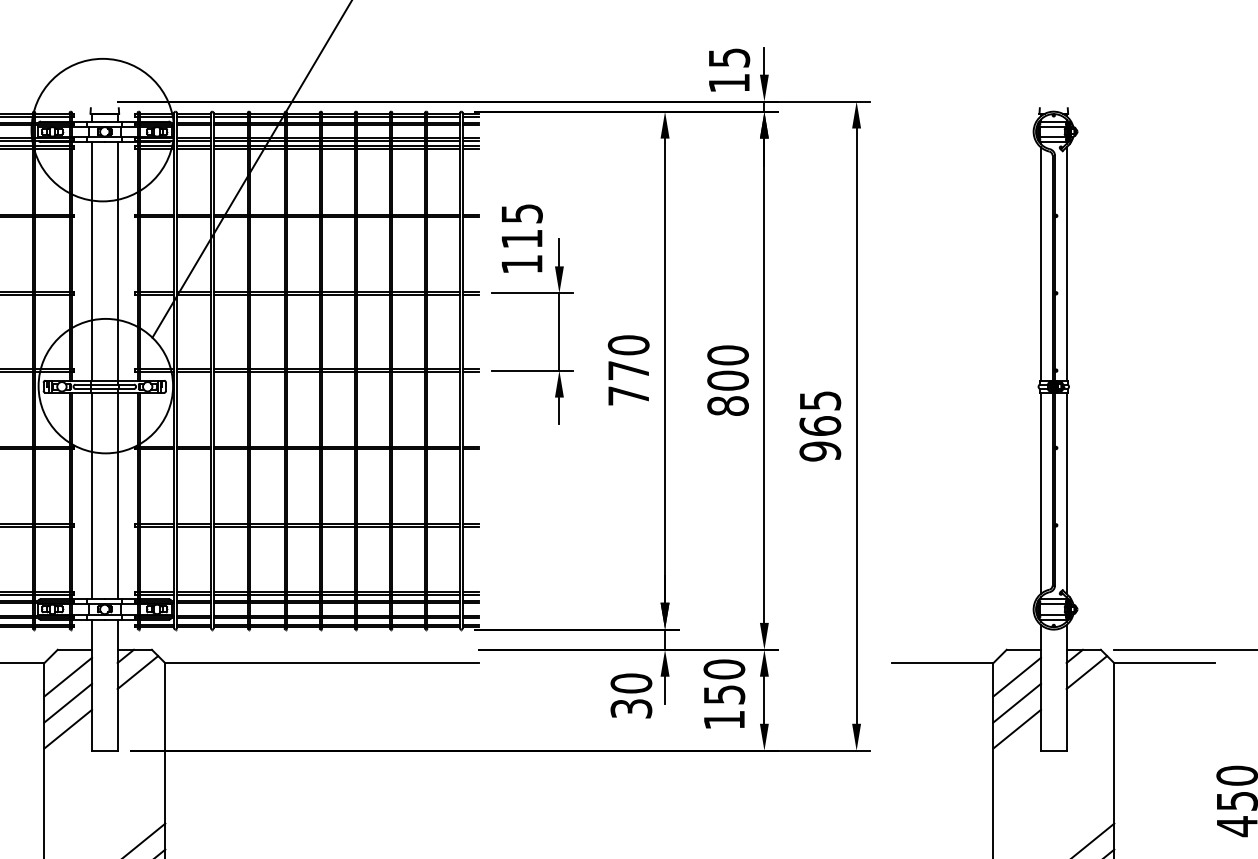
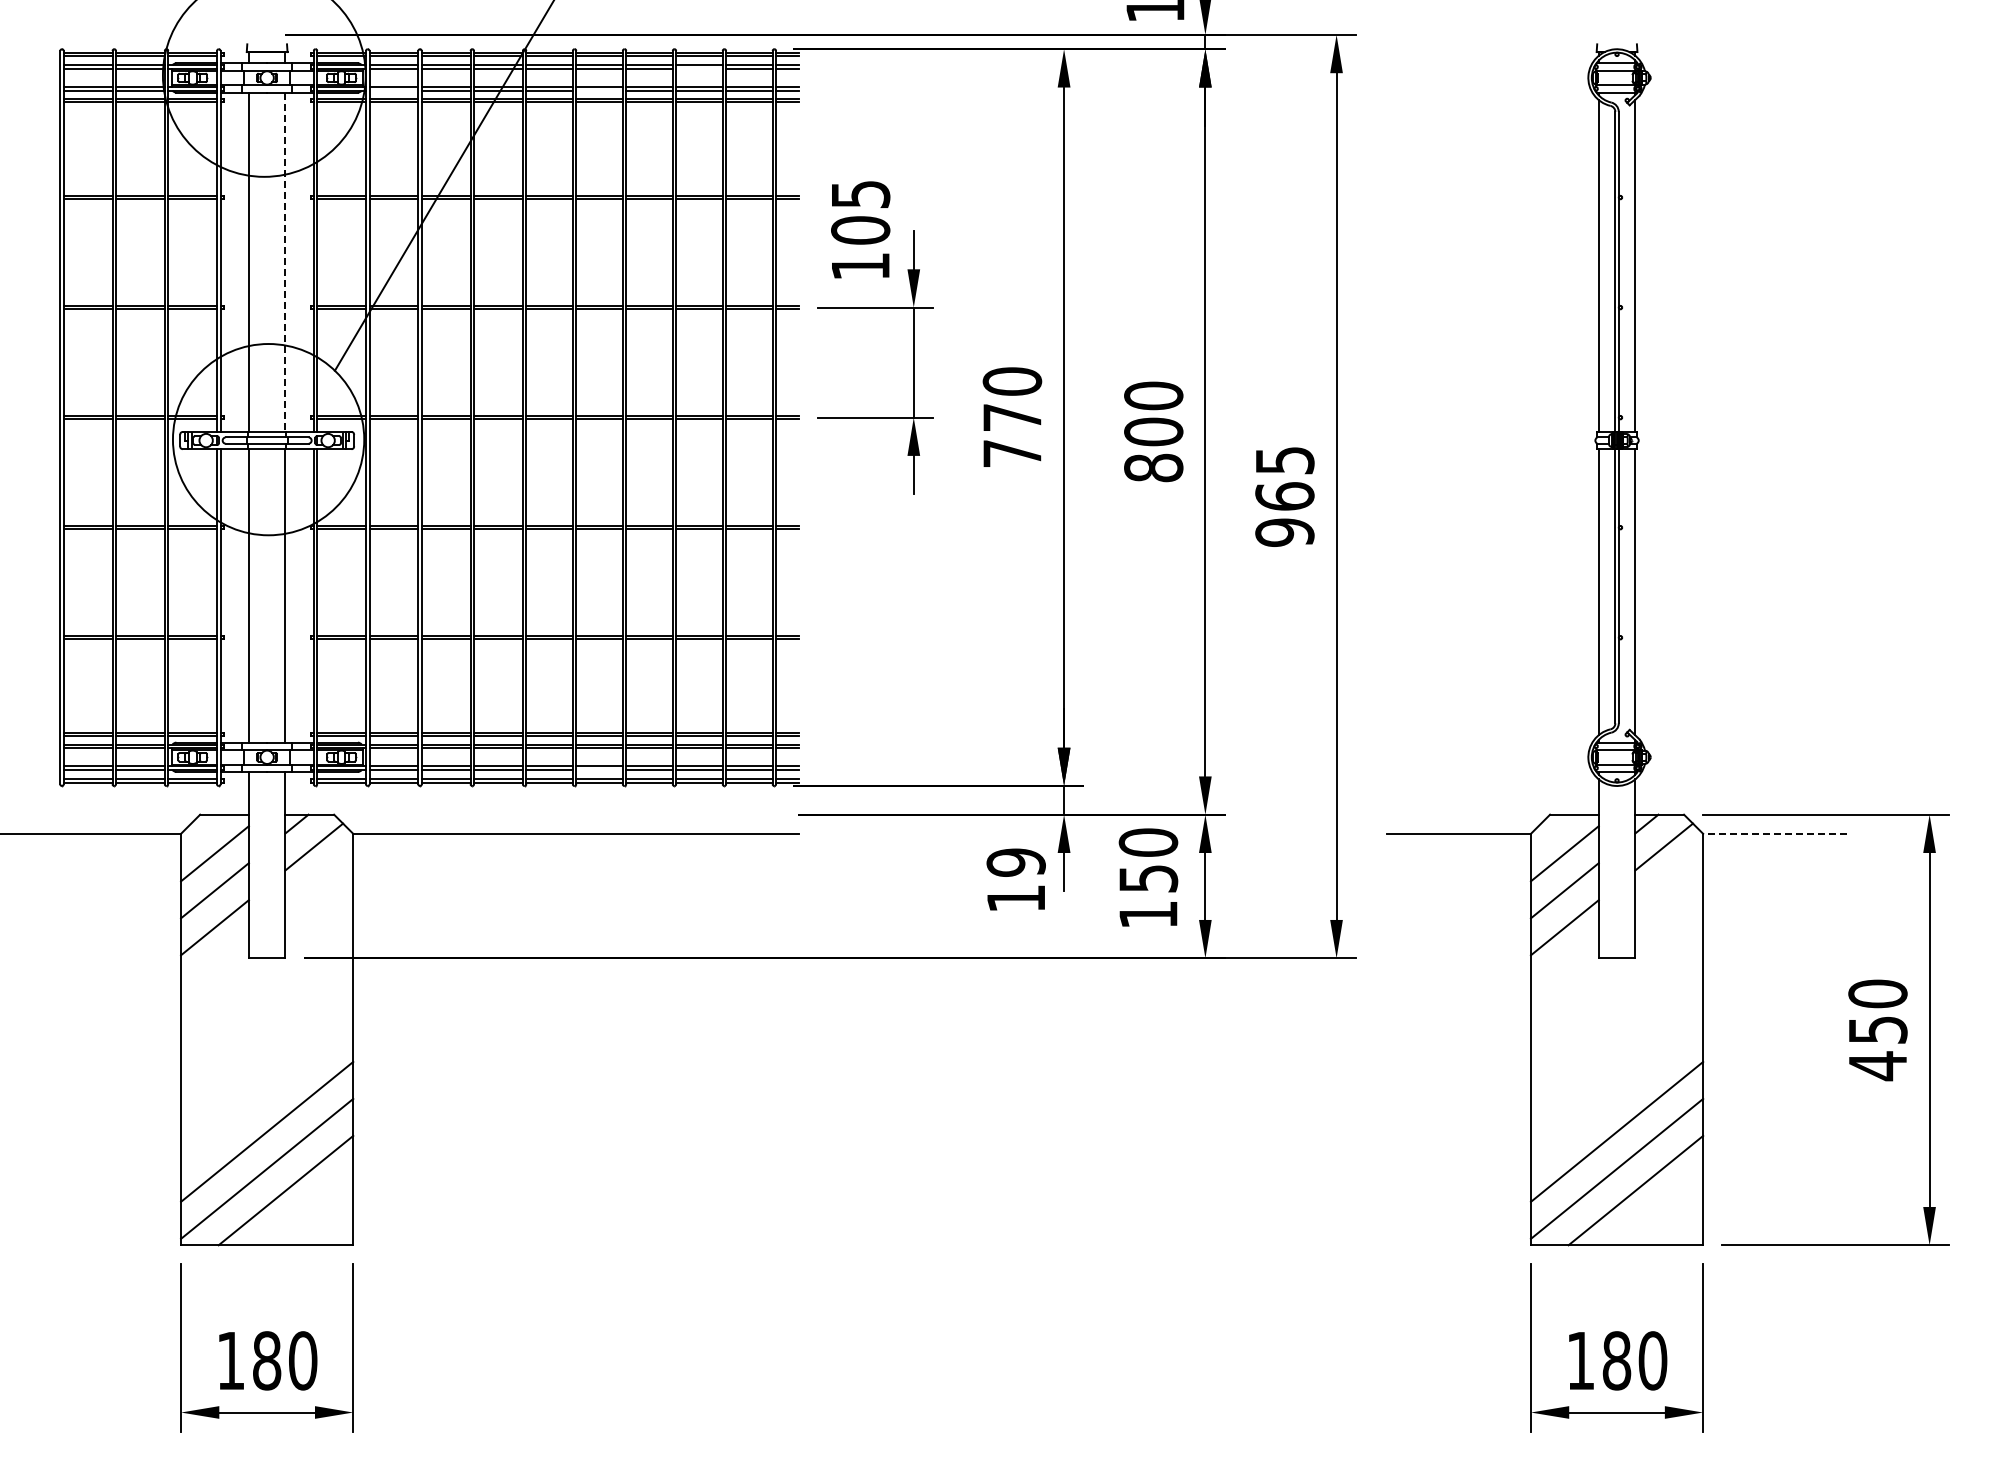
line: (408, 125) -> (699, 68), removed
line: (193, 140) -> (393, 90), removed
line: (338, 140) -> (599, 90), removed
text: (521, 239) -> (860, 230), 115 -> 105
line: (117, 261) -> (285, 262), solid -> dashed
line: (338, 618) -> (599, 769), removed
line: (1164, 663) -> (1774, 833), solid -> dashed
text: (630, 696) -> (1015, 880), 30 -> 19

